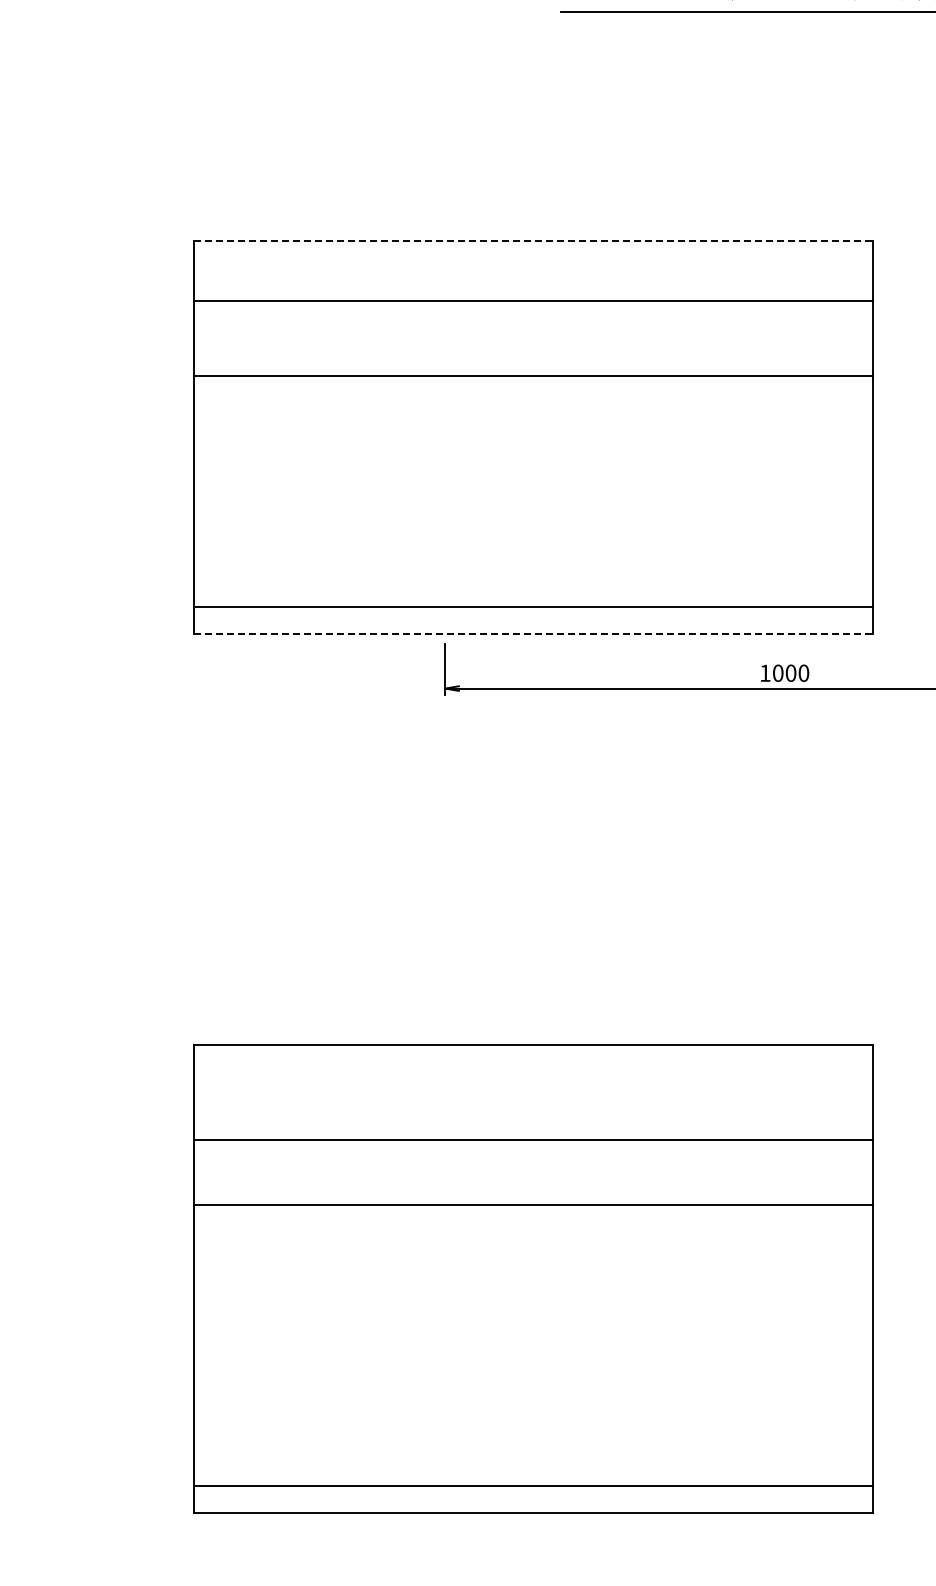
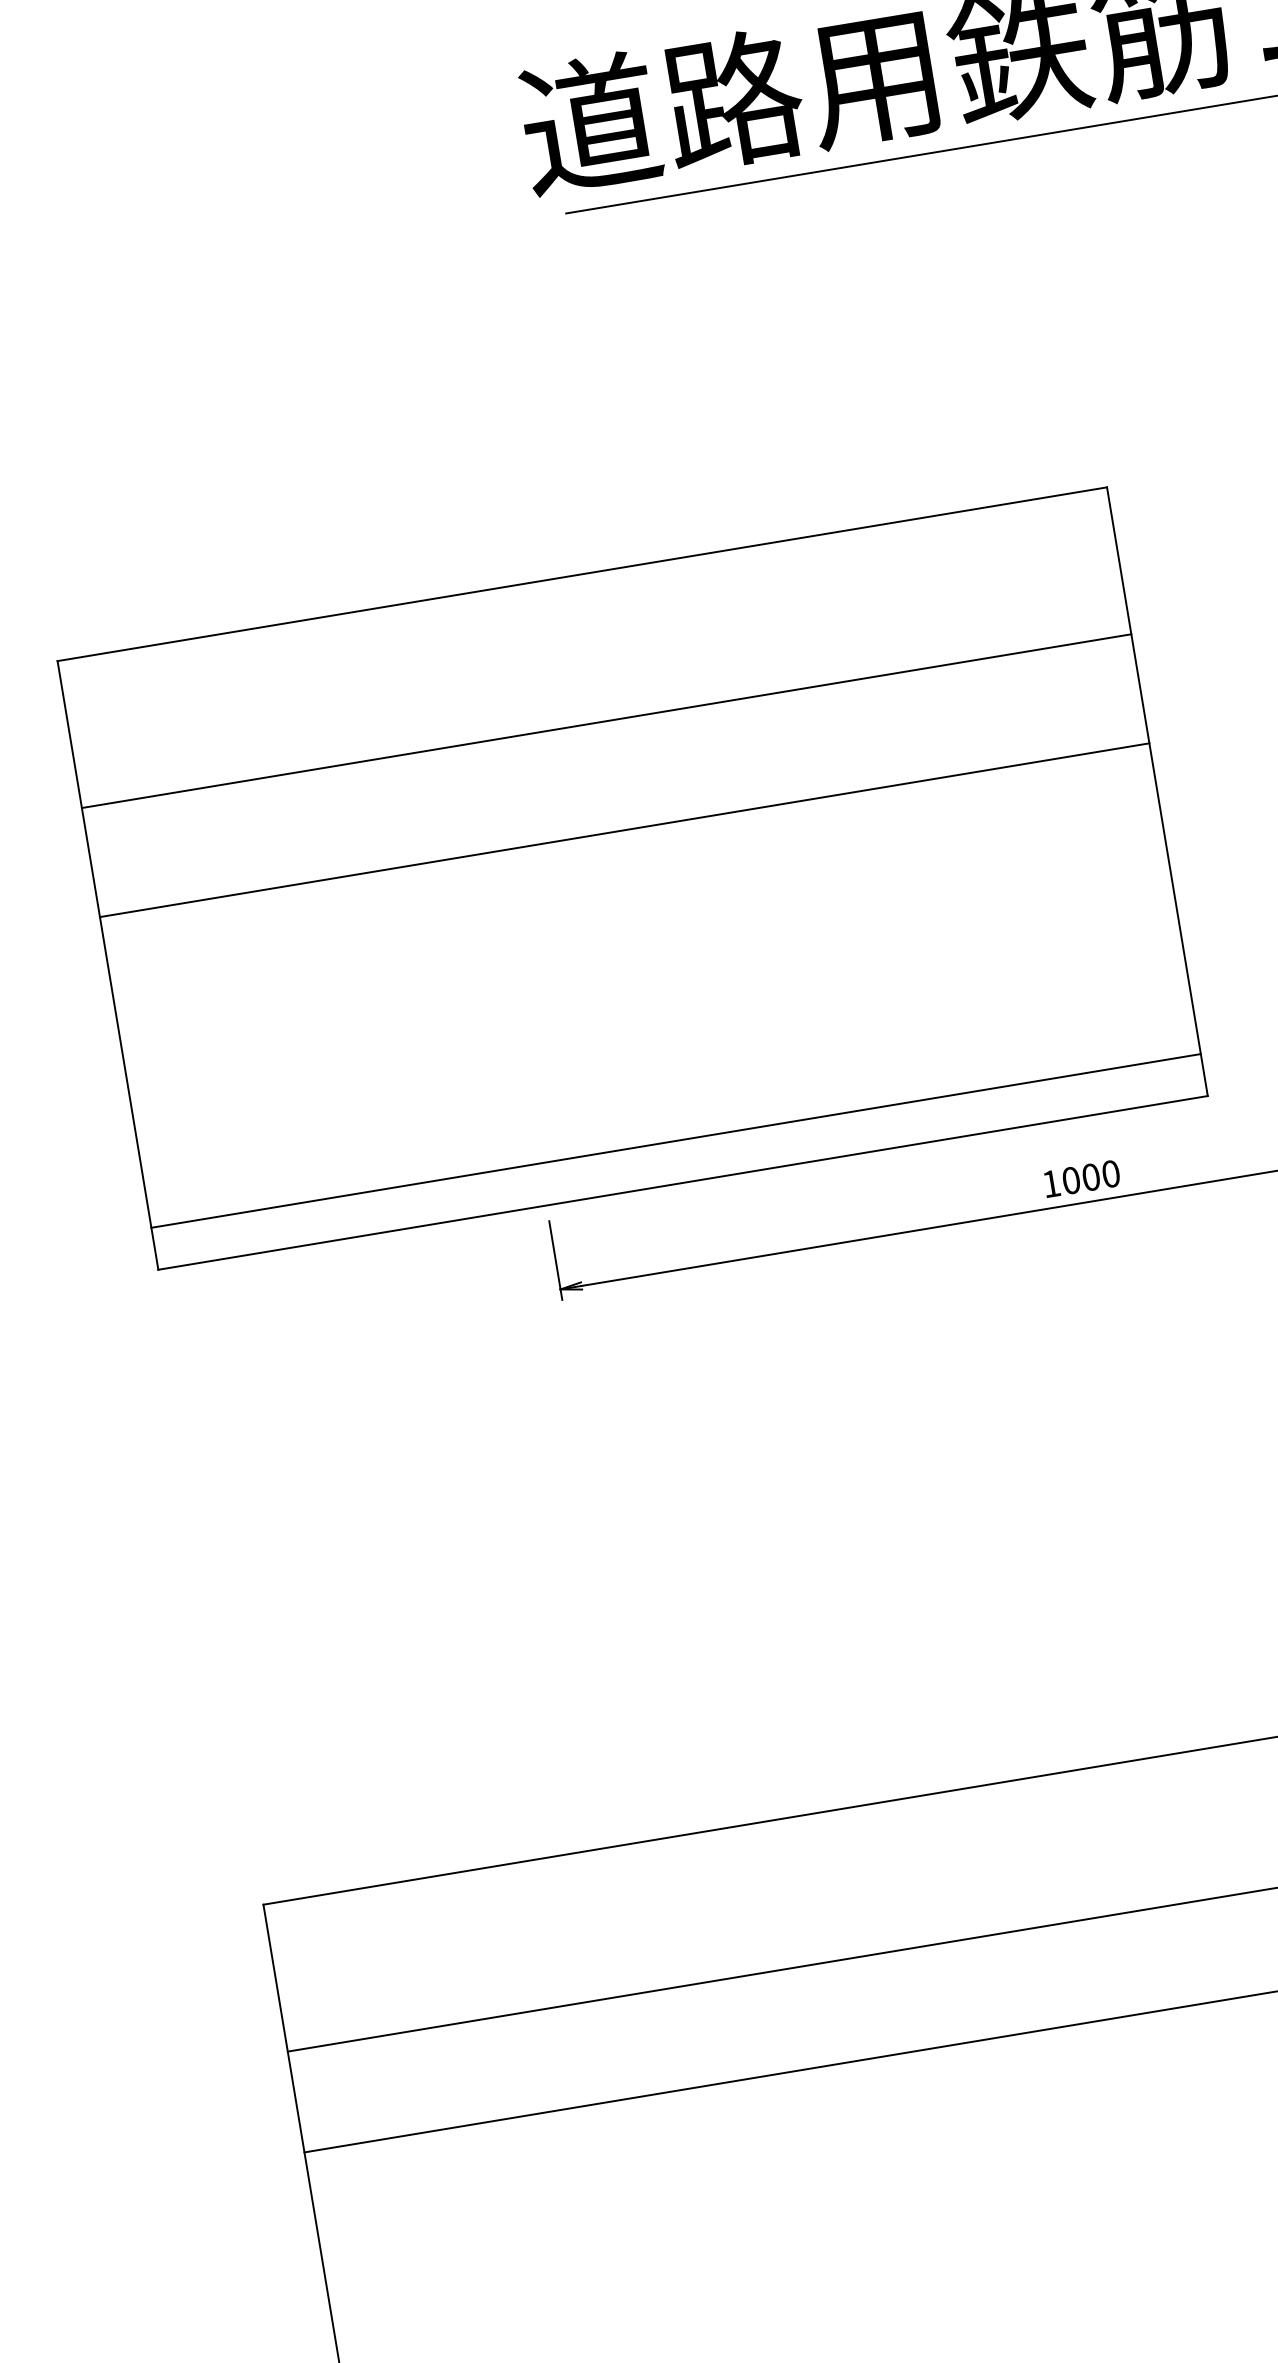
line: (534, 240) -> (583, 573), dashed -> solid
line: (533, 300) -> (606, 721), moved
line: (533, 376) -> (624, 830), moved
line: (534, 634) -> (684, 1182), dashed -> solid

